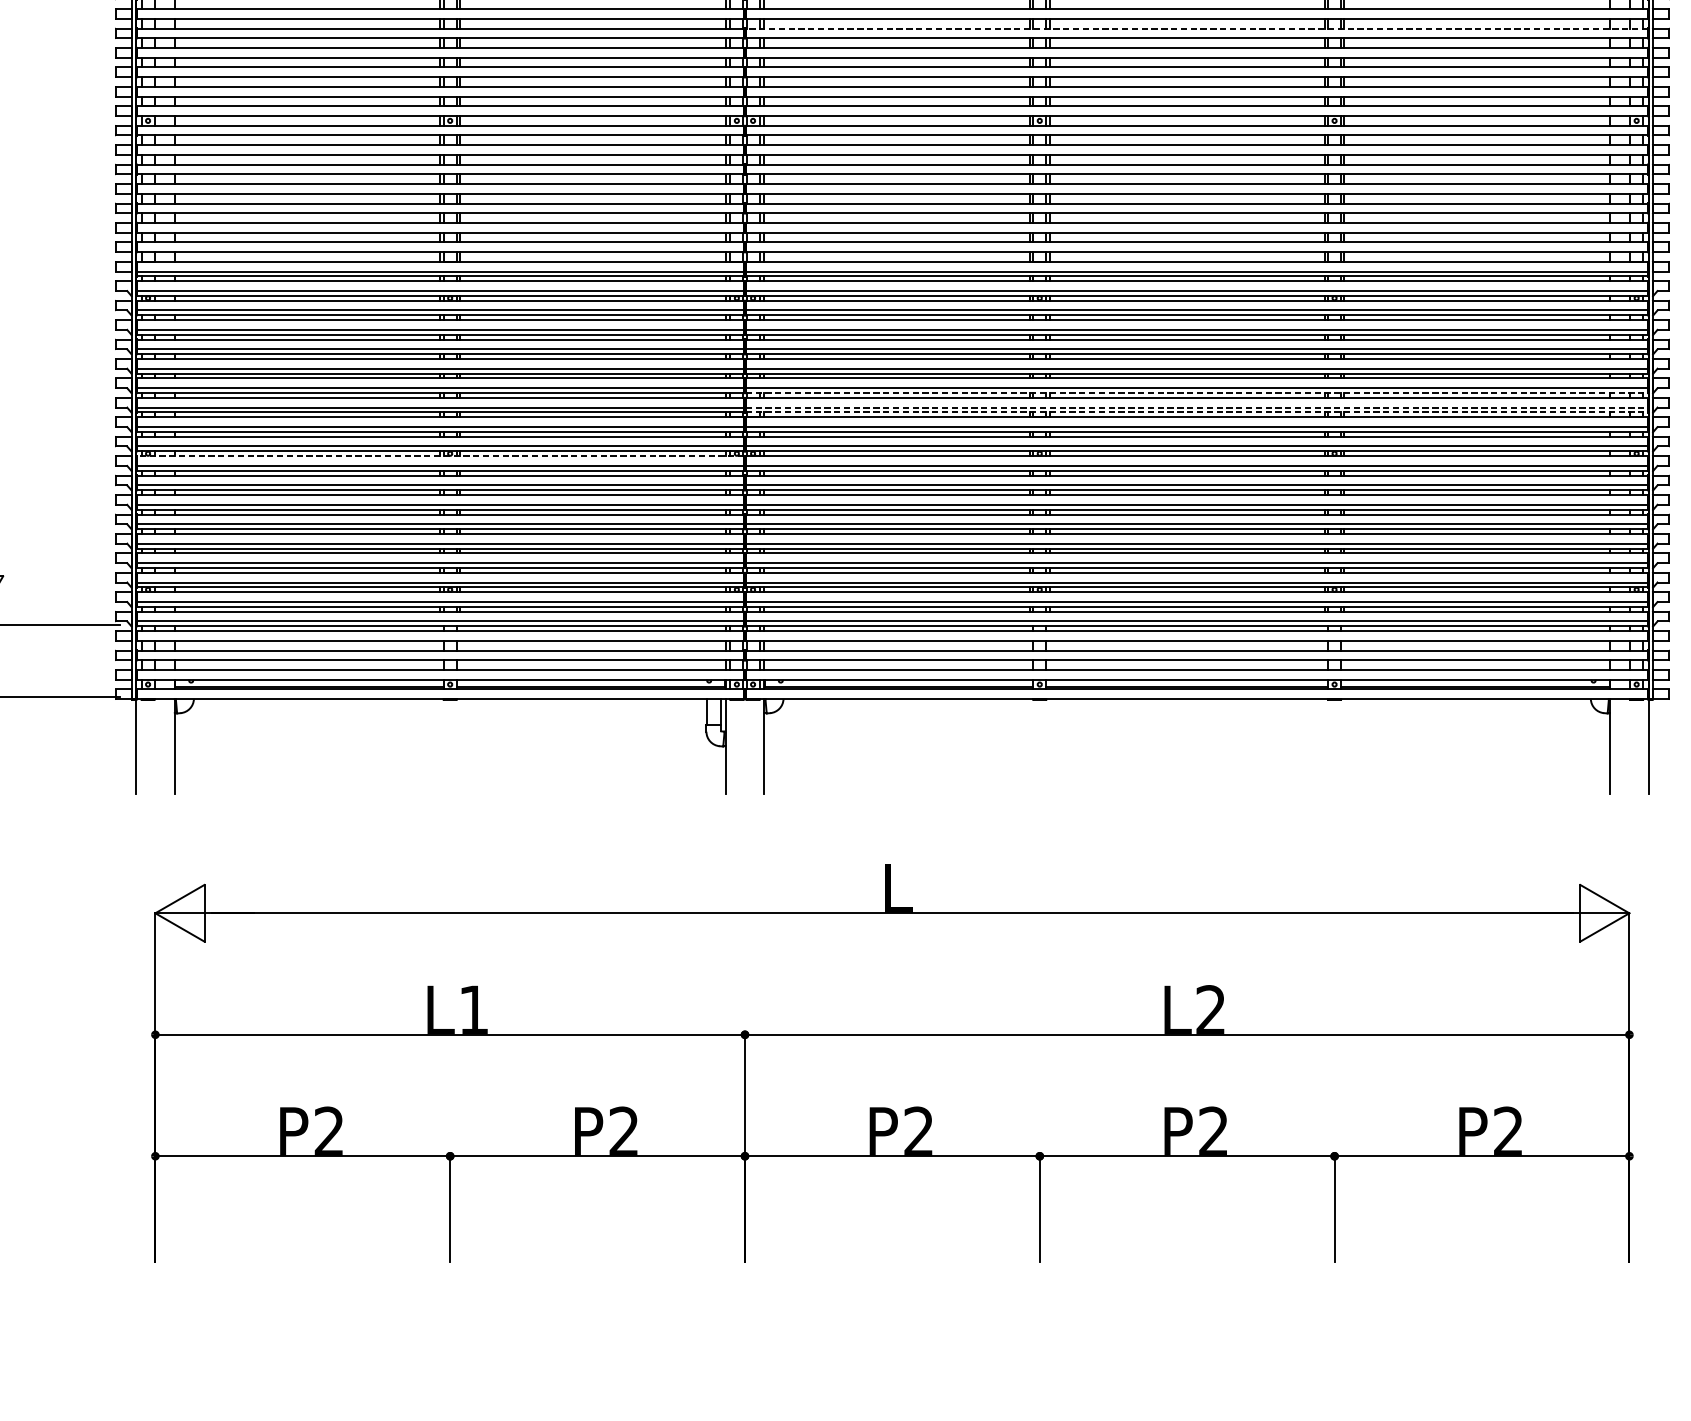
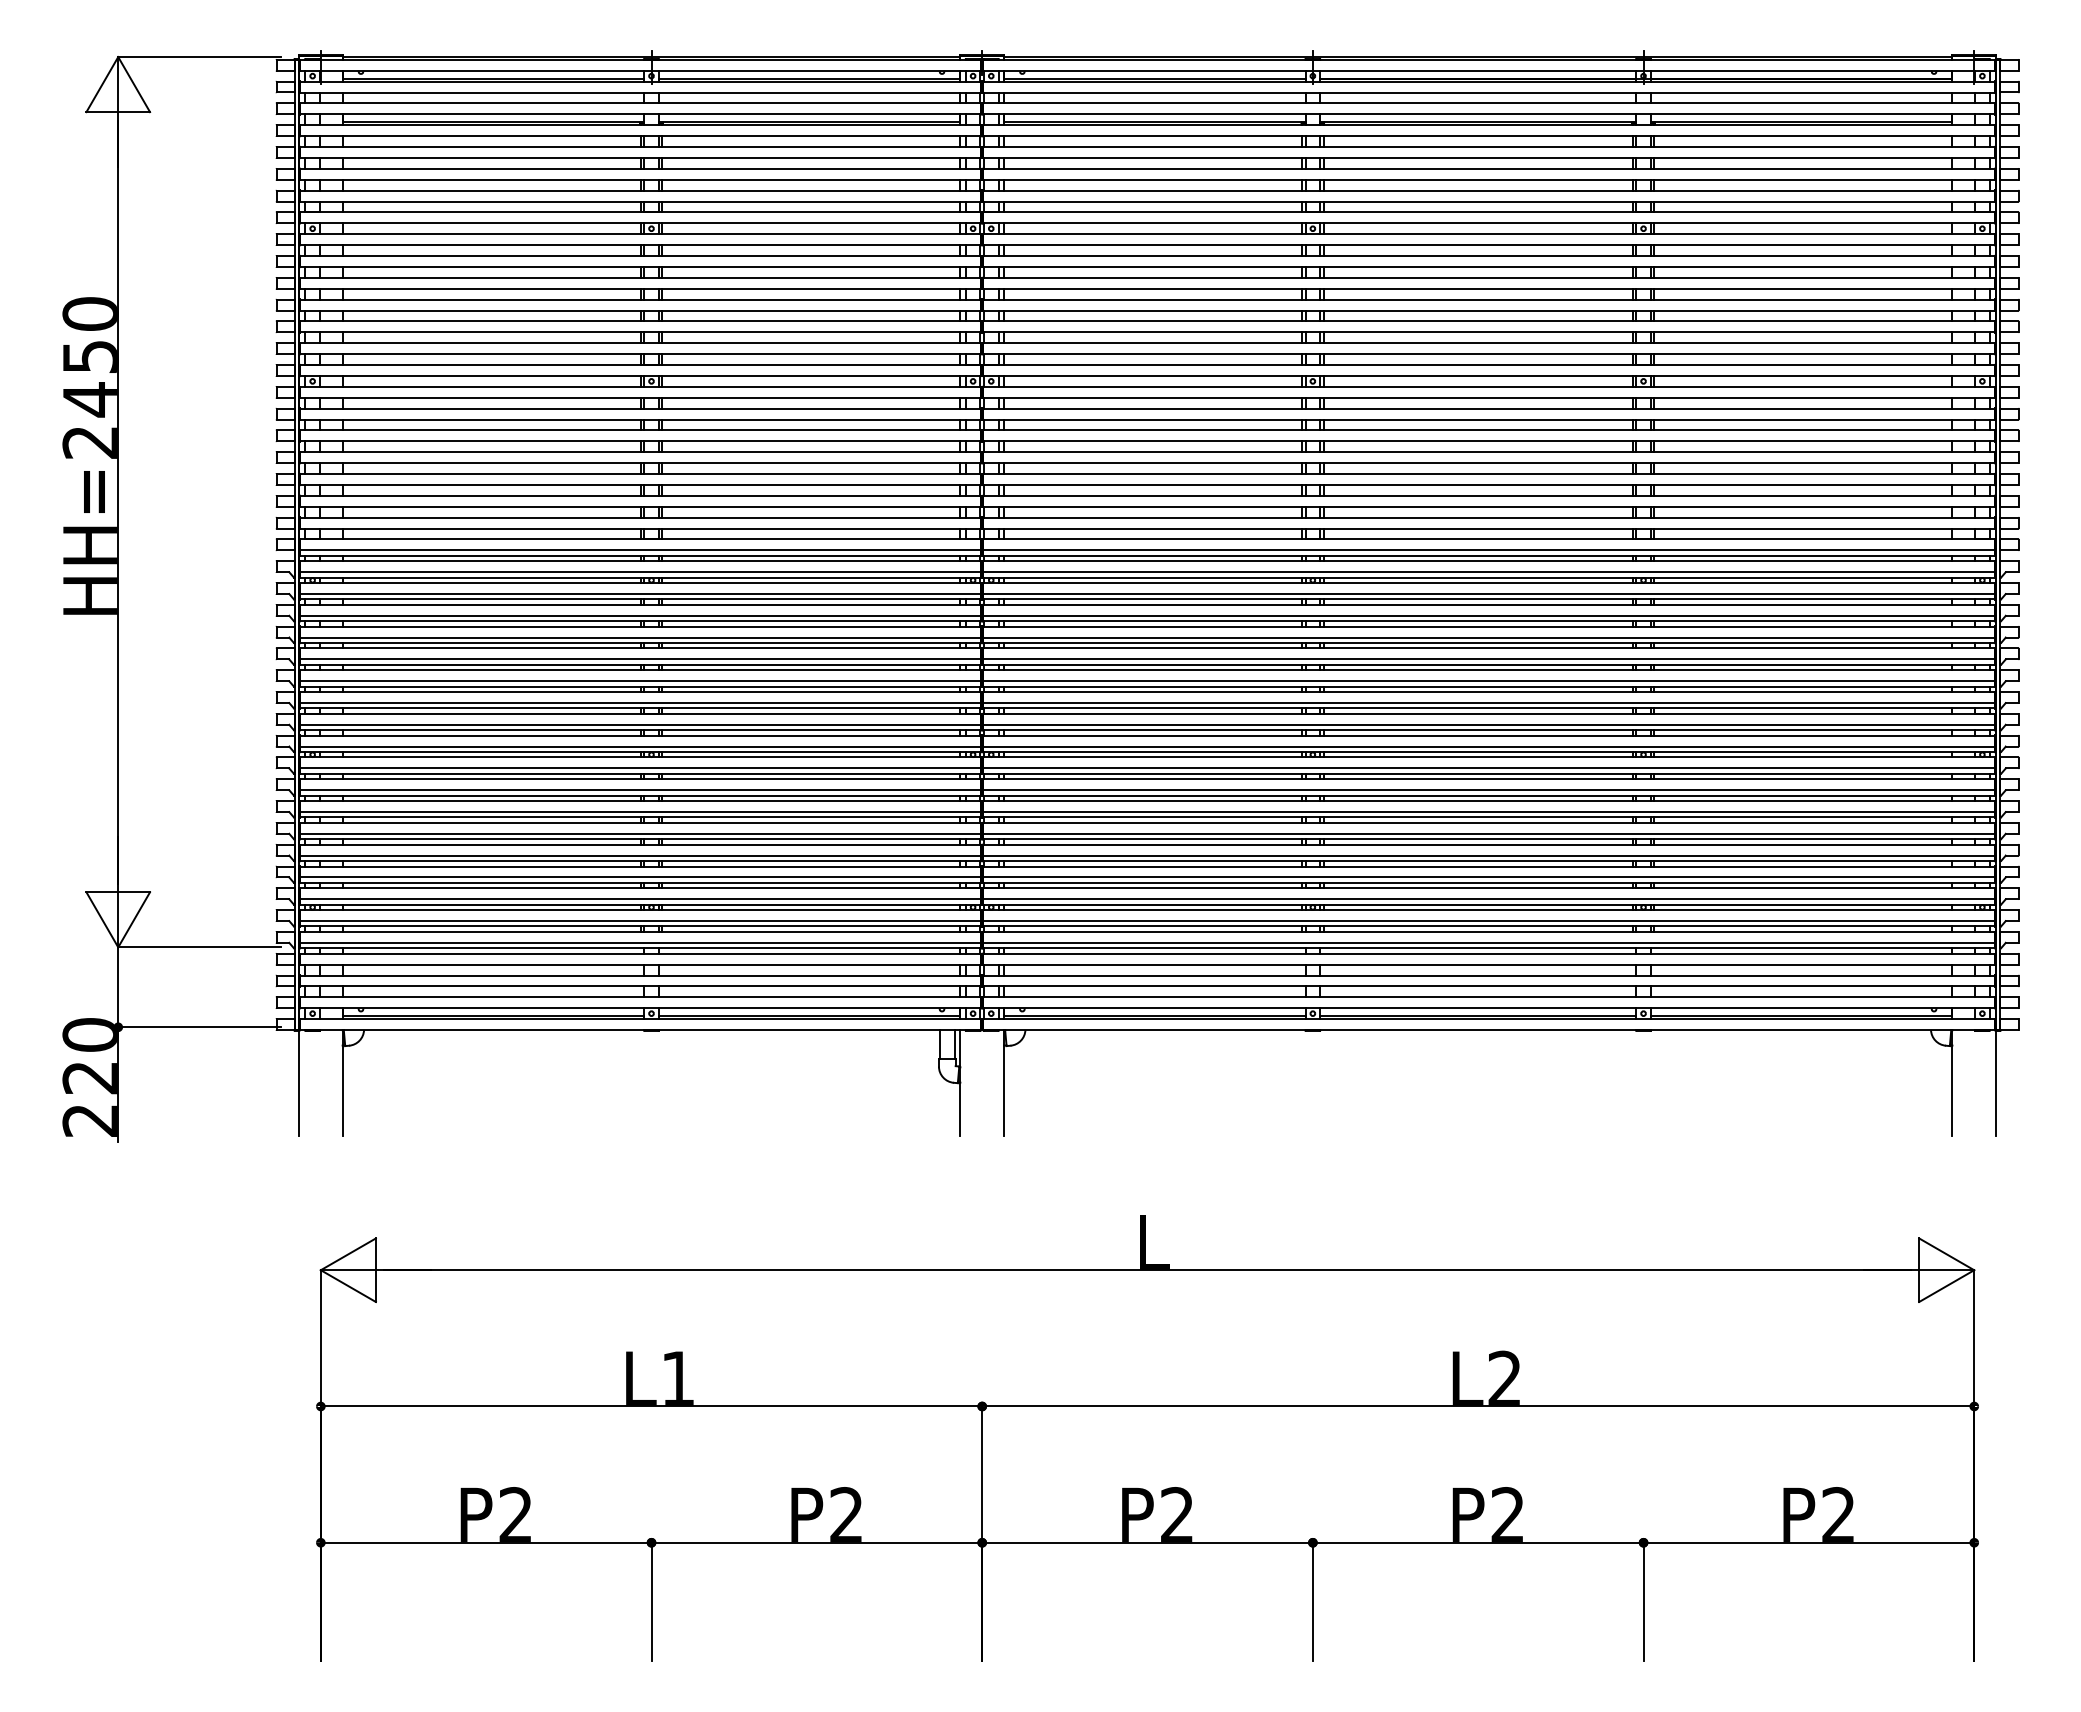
line: (1196, 28) -> (1488, 277), dashed -> solid
line: (1197, 392) -> (1489, 686), dashed -> solid
line: (1197, 407) -> (1489, 702), dashed -> solid
line: (1197, 412) -> (1489, 708), dashed -> solid
line: (440, 456) -> (640, 757), dashed -> solid

